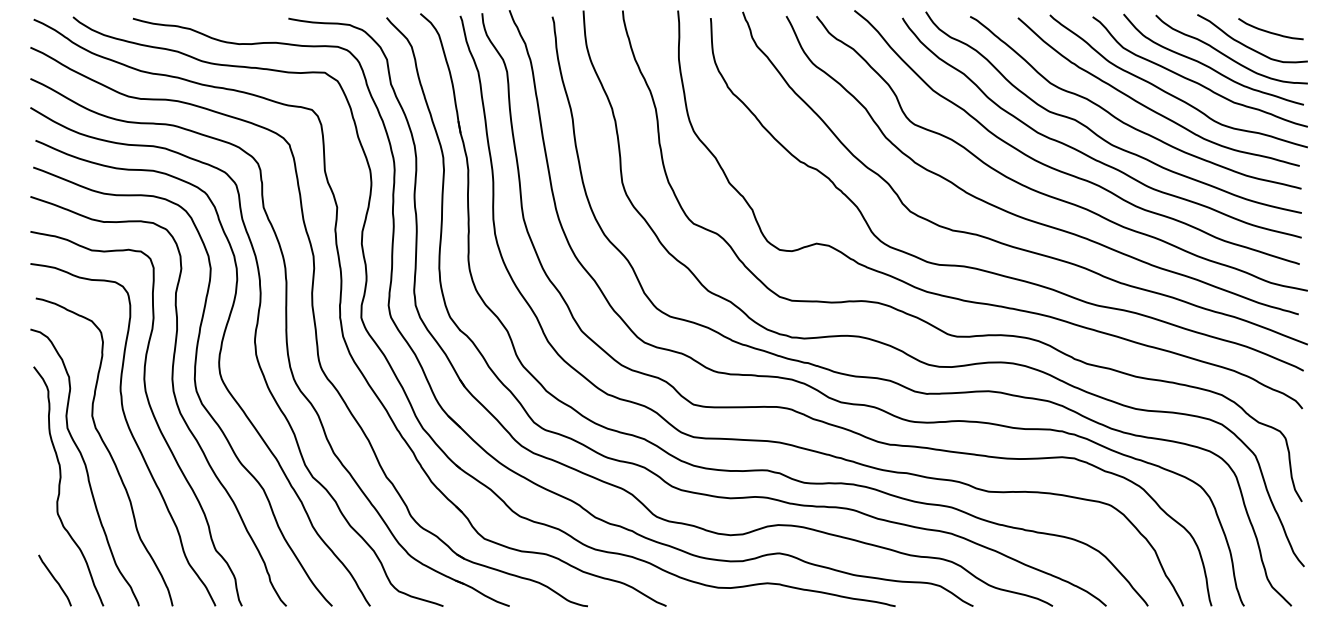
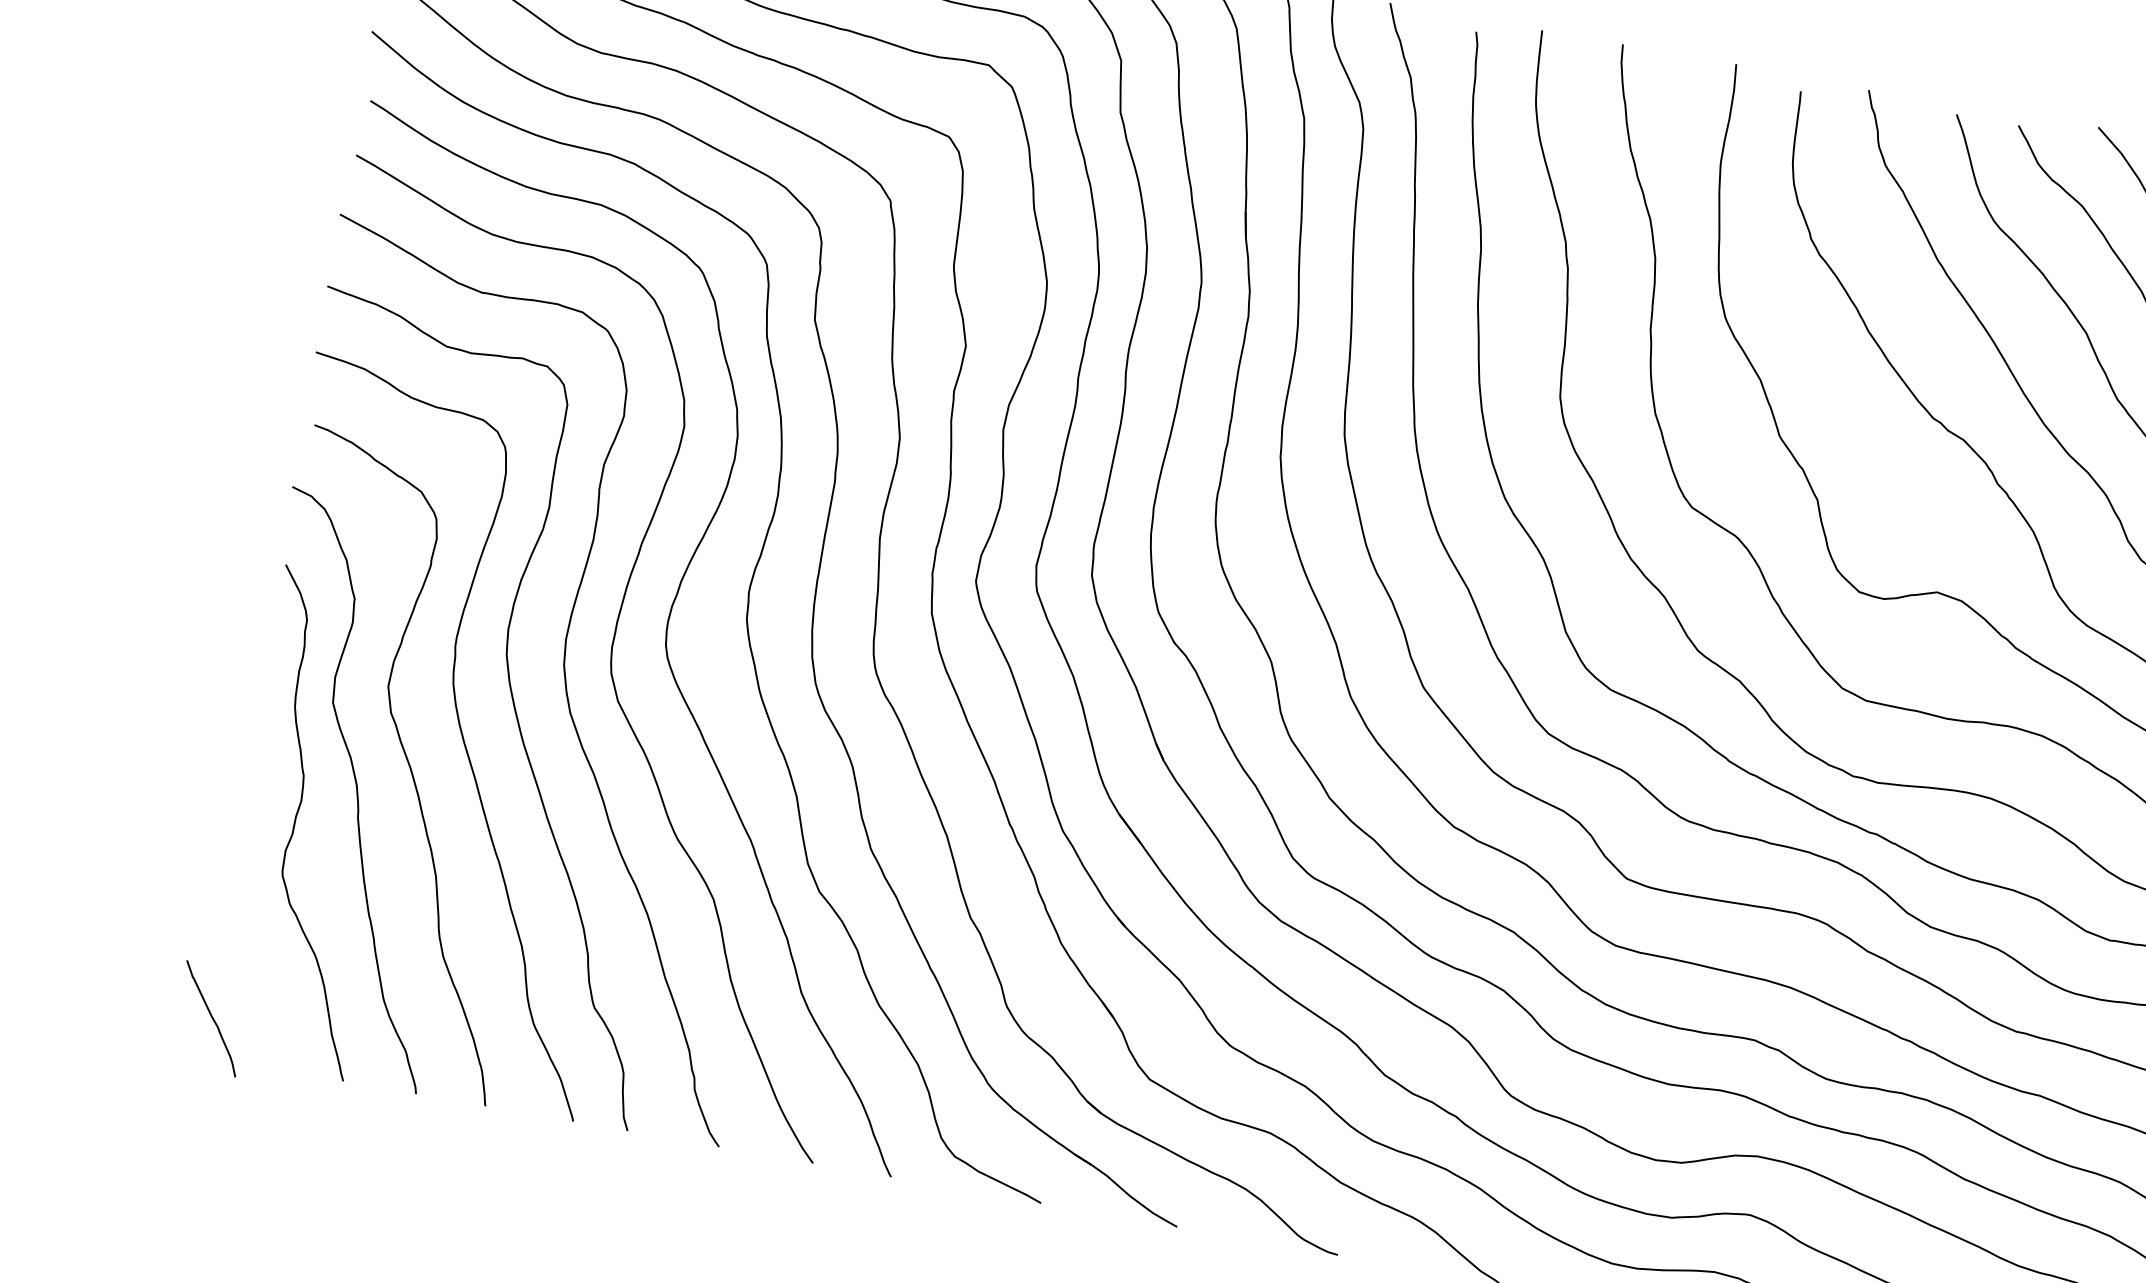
curve: (54, 580) -> (210, 1018), moved

